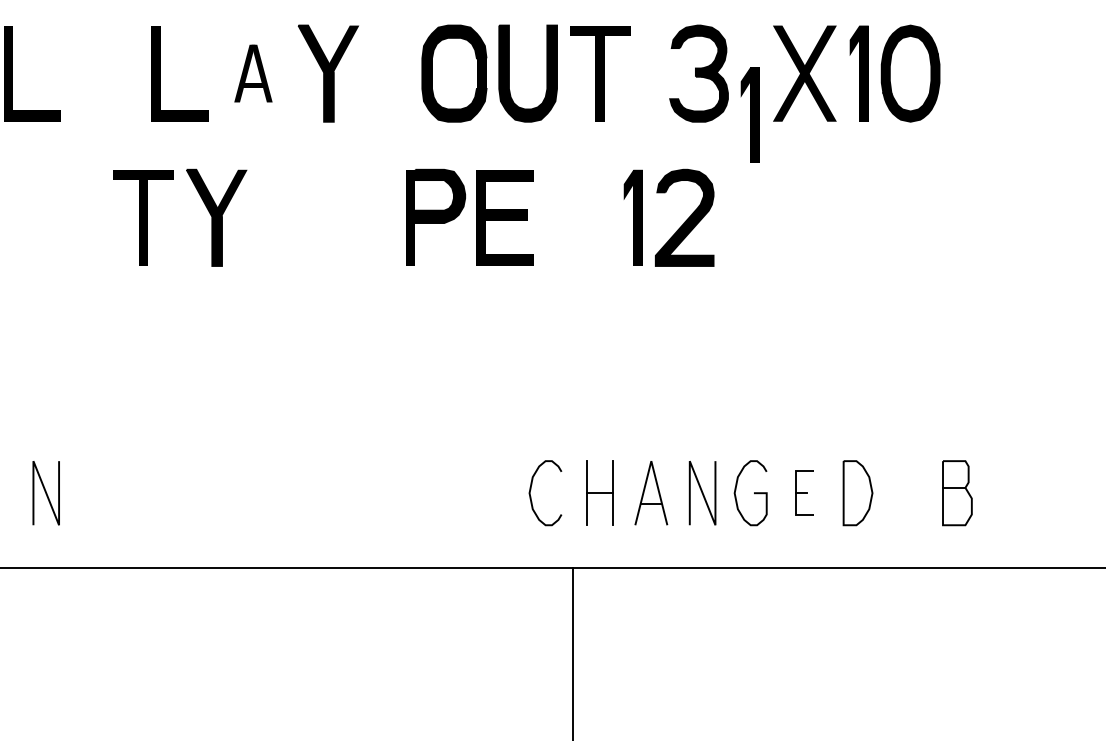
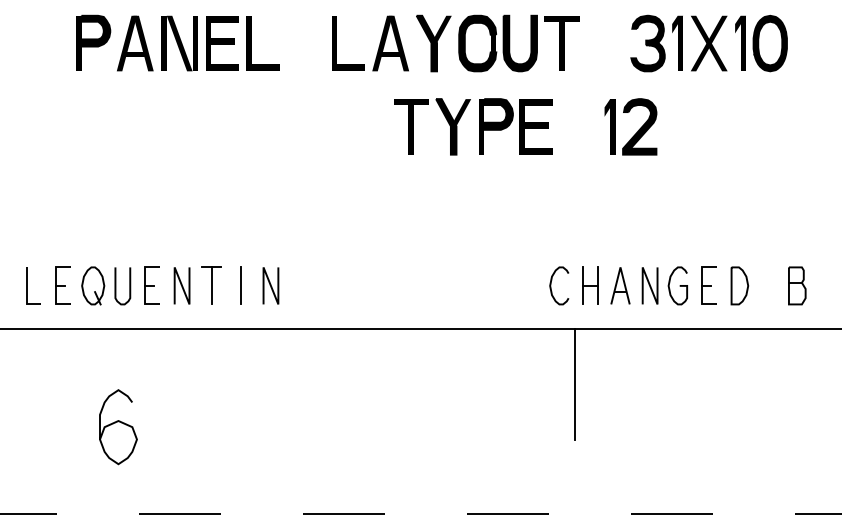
part: (253, 73) -> (390, 43), size x1.67
part: (511, 73) -> (510, 43), moved
part: (750, 113) -> (677, 42), moved
part: (204, 206) -> (446, 120), moved
part: (803, 492) -> (708, 285), size x1.43

